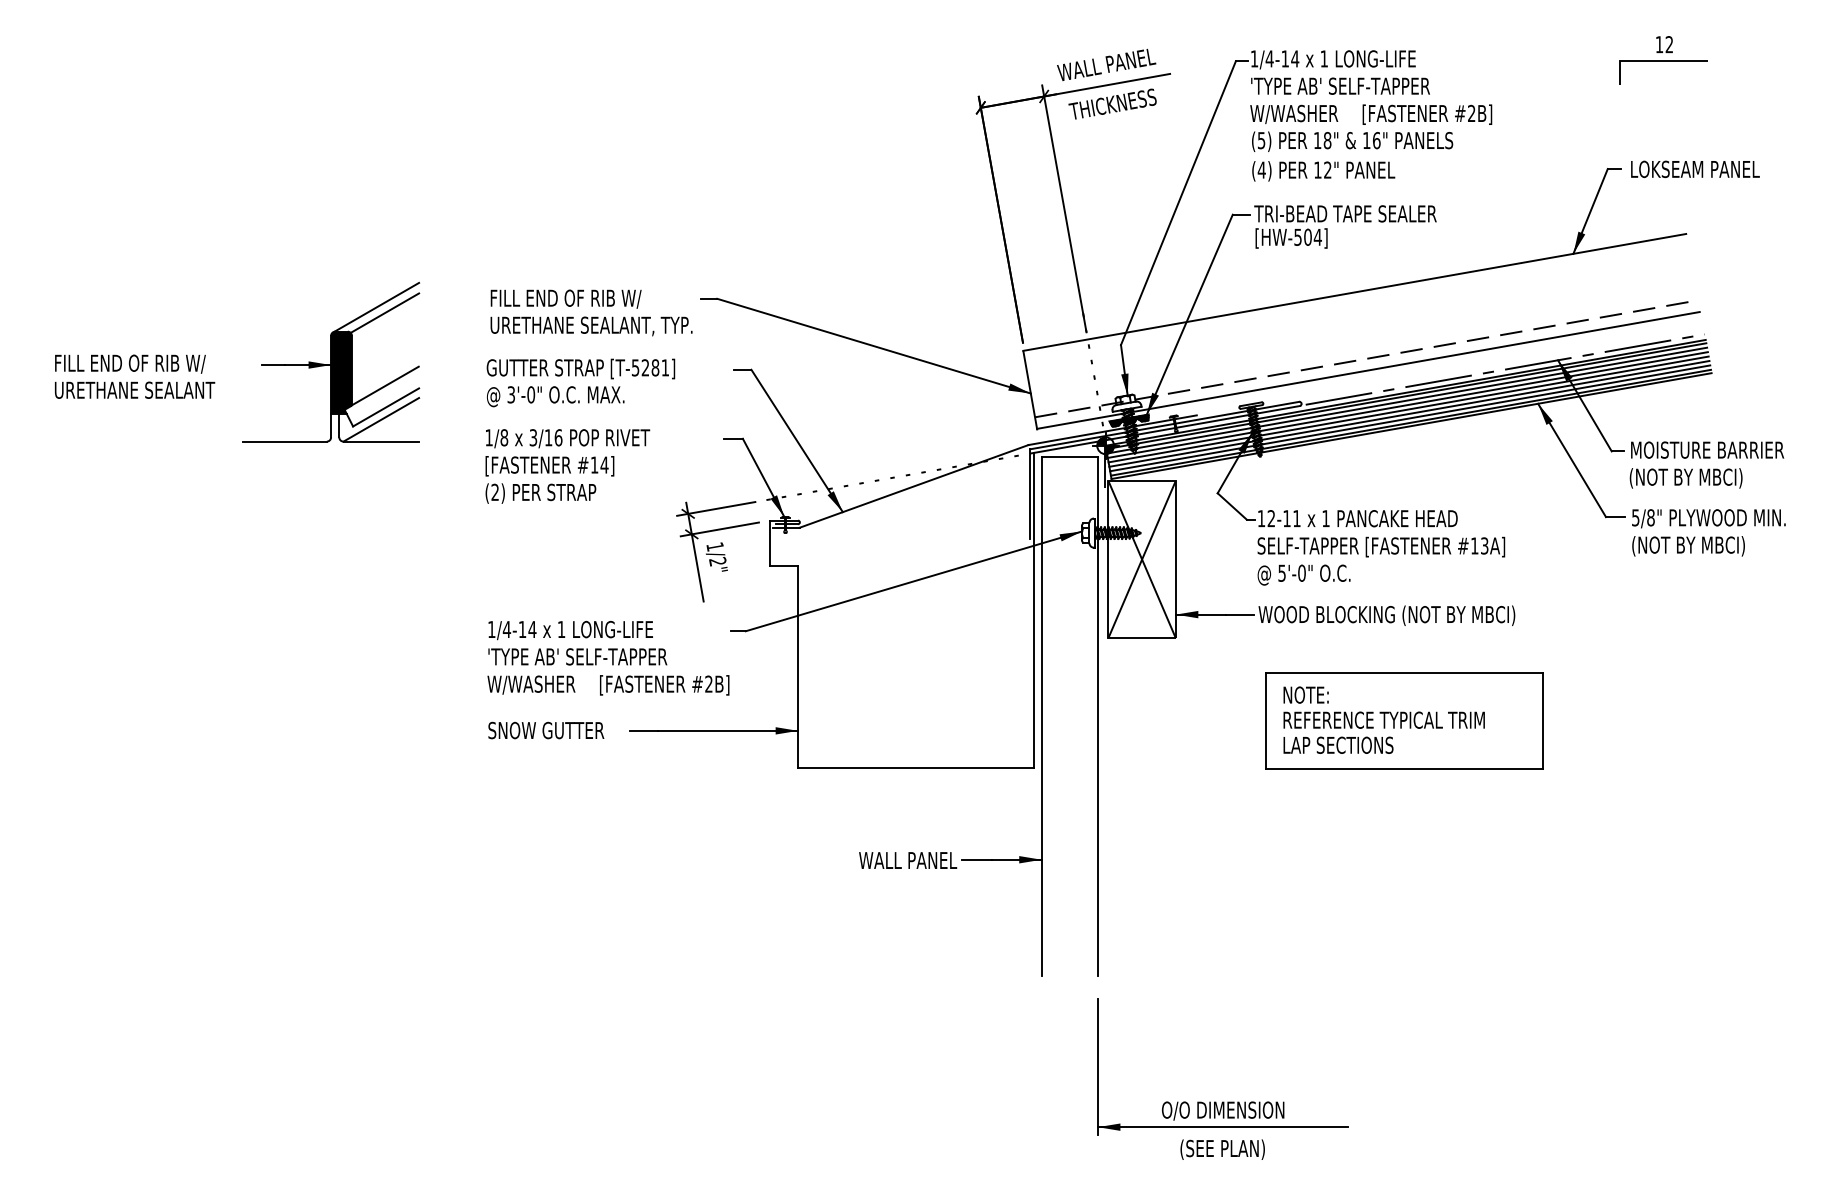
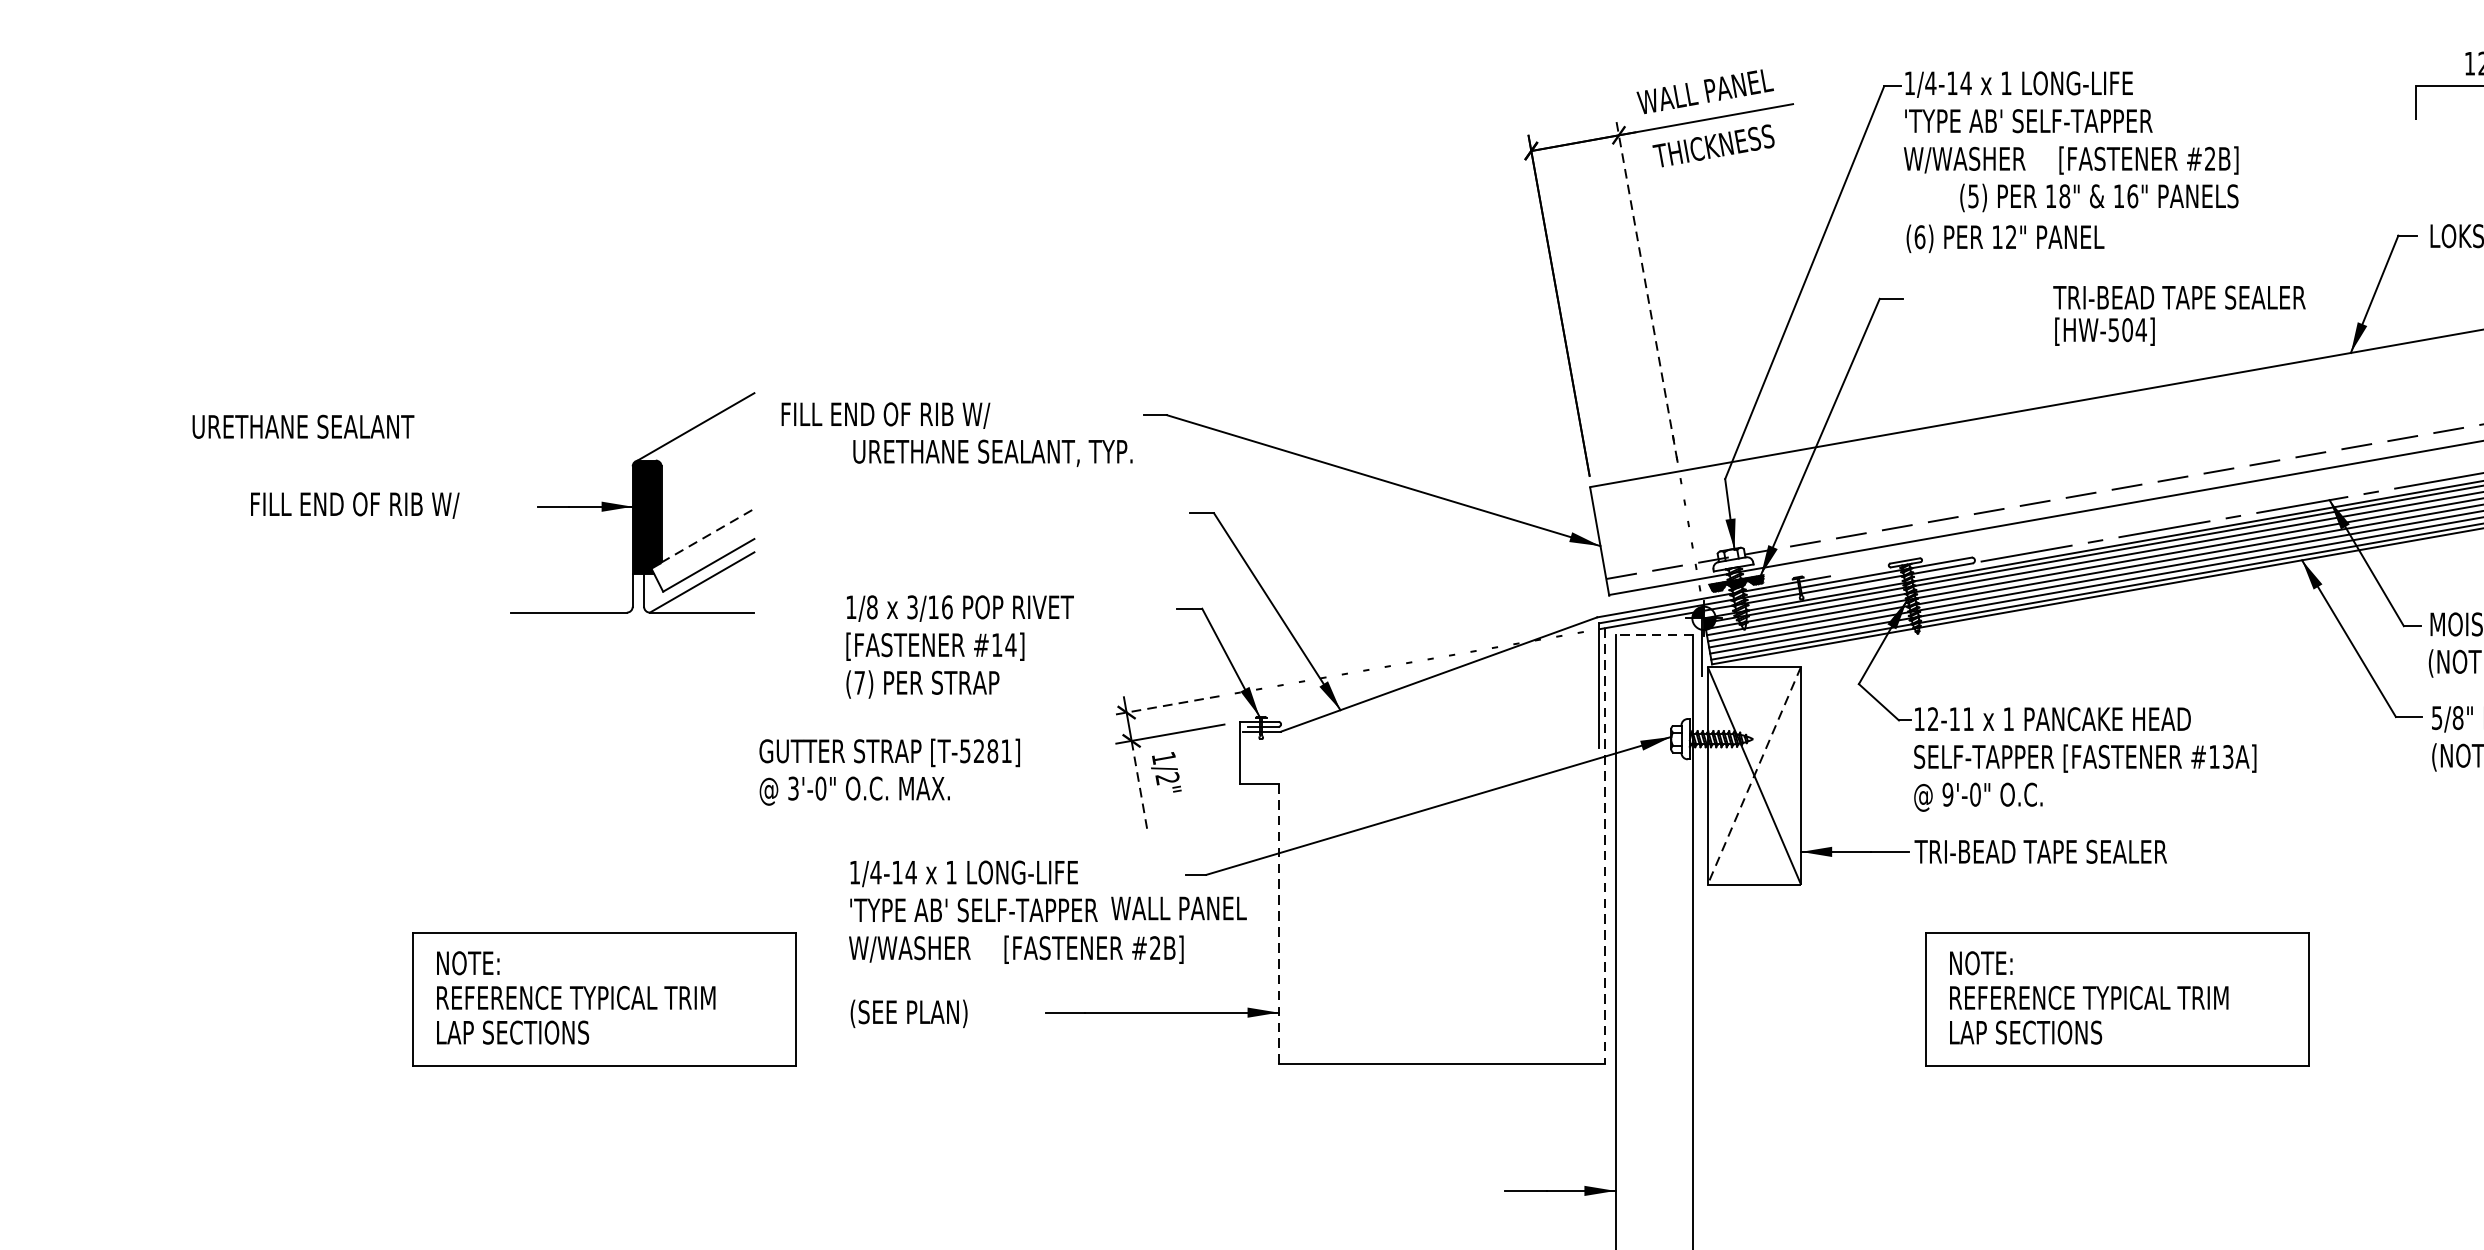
text: (1352, 141) -> (2099, 197), moved
text: (1261, 169) -> (1919, 236), (4) -> (6)
line: (1064, 208) -> (1647, 290), solid -> dashed
text: (1345, 226) -> (2179, 315), moved
text: (565, 298) -> (885, 414), moved
line: (384, 312) -> (706, 434), removed
text: (580, 382) -> (889, 771), moved
line: (385, 386) -> (707, 536), solid -> dashed
text: (135, 389) -> (304, 425), moved
line: (1069, 457) -> (1653, 634), solid -> dashed
text: (494, 491) -> (858, 681), (2) -> (7)
line: (716, 508) -> (1165, 705), solid -> dashed
line: (1142, 559) -> (1754, 775), solid -> dashed
line: (697, 568) -> (1139, 788), solid -> dashed
text: (1281, 572) -> (1947, 793), 5'-0" -> 9'-0"
line: (1034, 610) -> (1605, 846), solid -> dashed
text: (1386, 615) -> (2092, 853), WOOD BLOCKING (NOT BY MBCI) -> TRI-BEAD TAPE SEALER
line: (798, 666) -> (1279, 923), solid -> dashed
part: (310, 720) -> (604, 998), added
text: (546, 731) -> (930, 1013), SNOW GUTTER -> (SEE PLAN)
text: (908, 860) -> (1179, 908), moved

